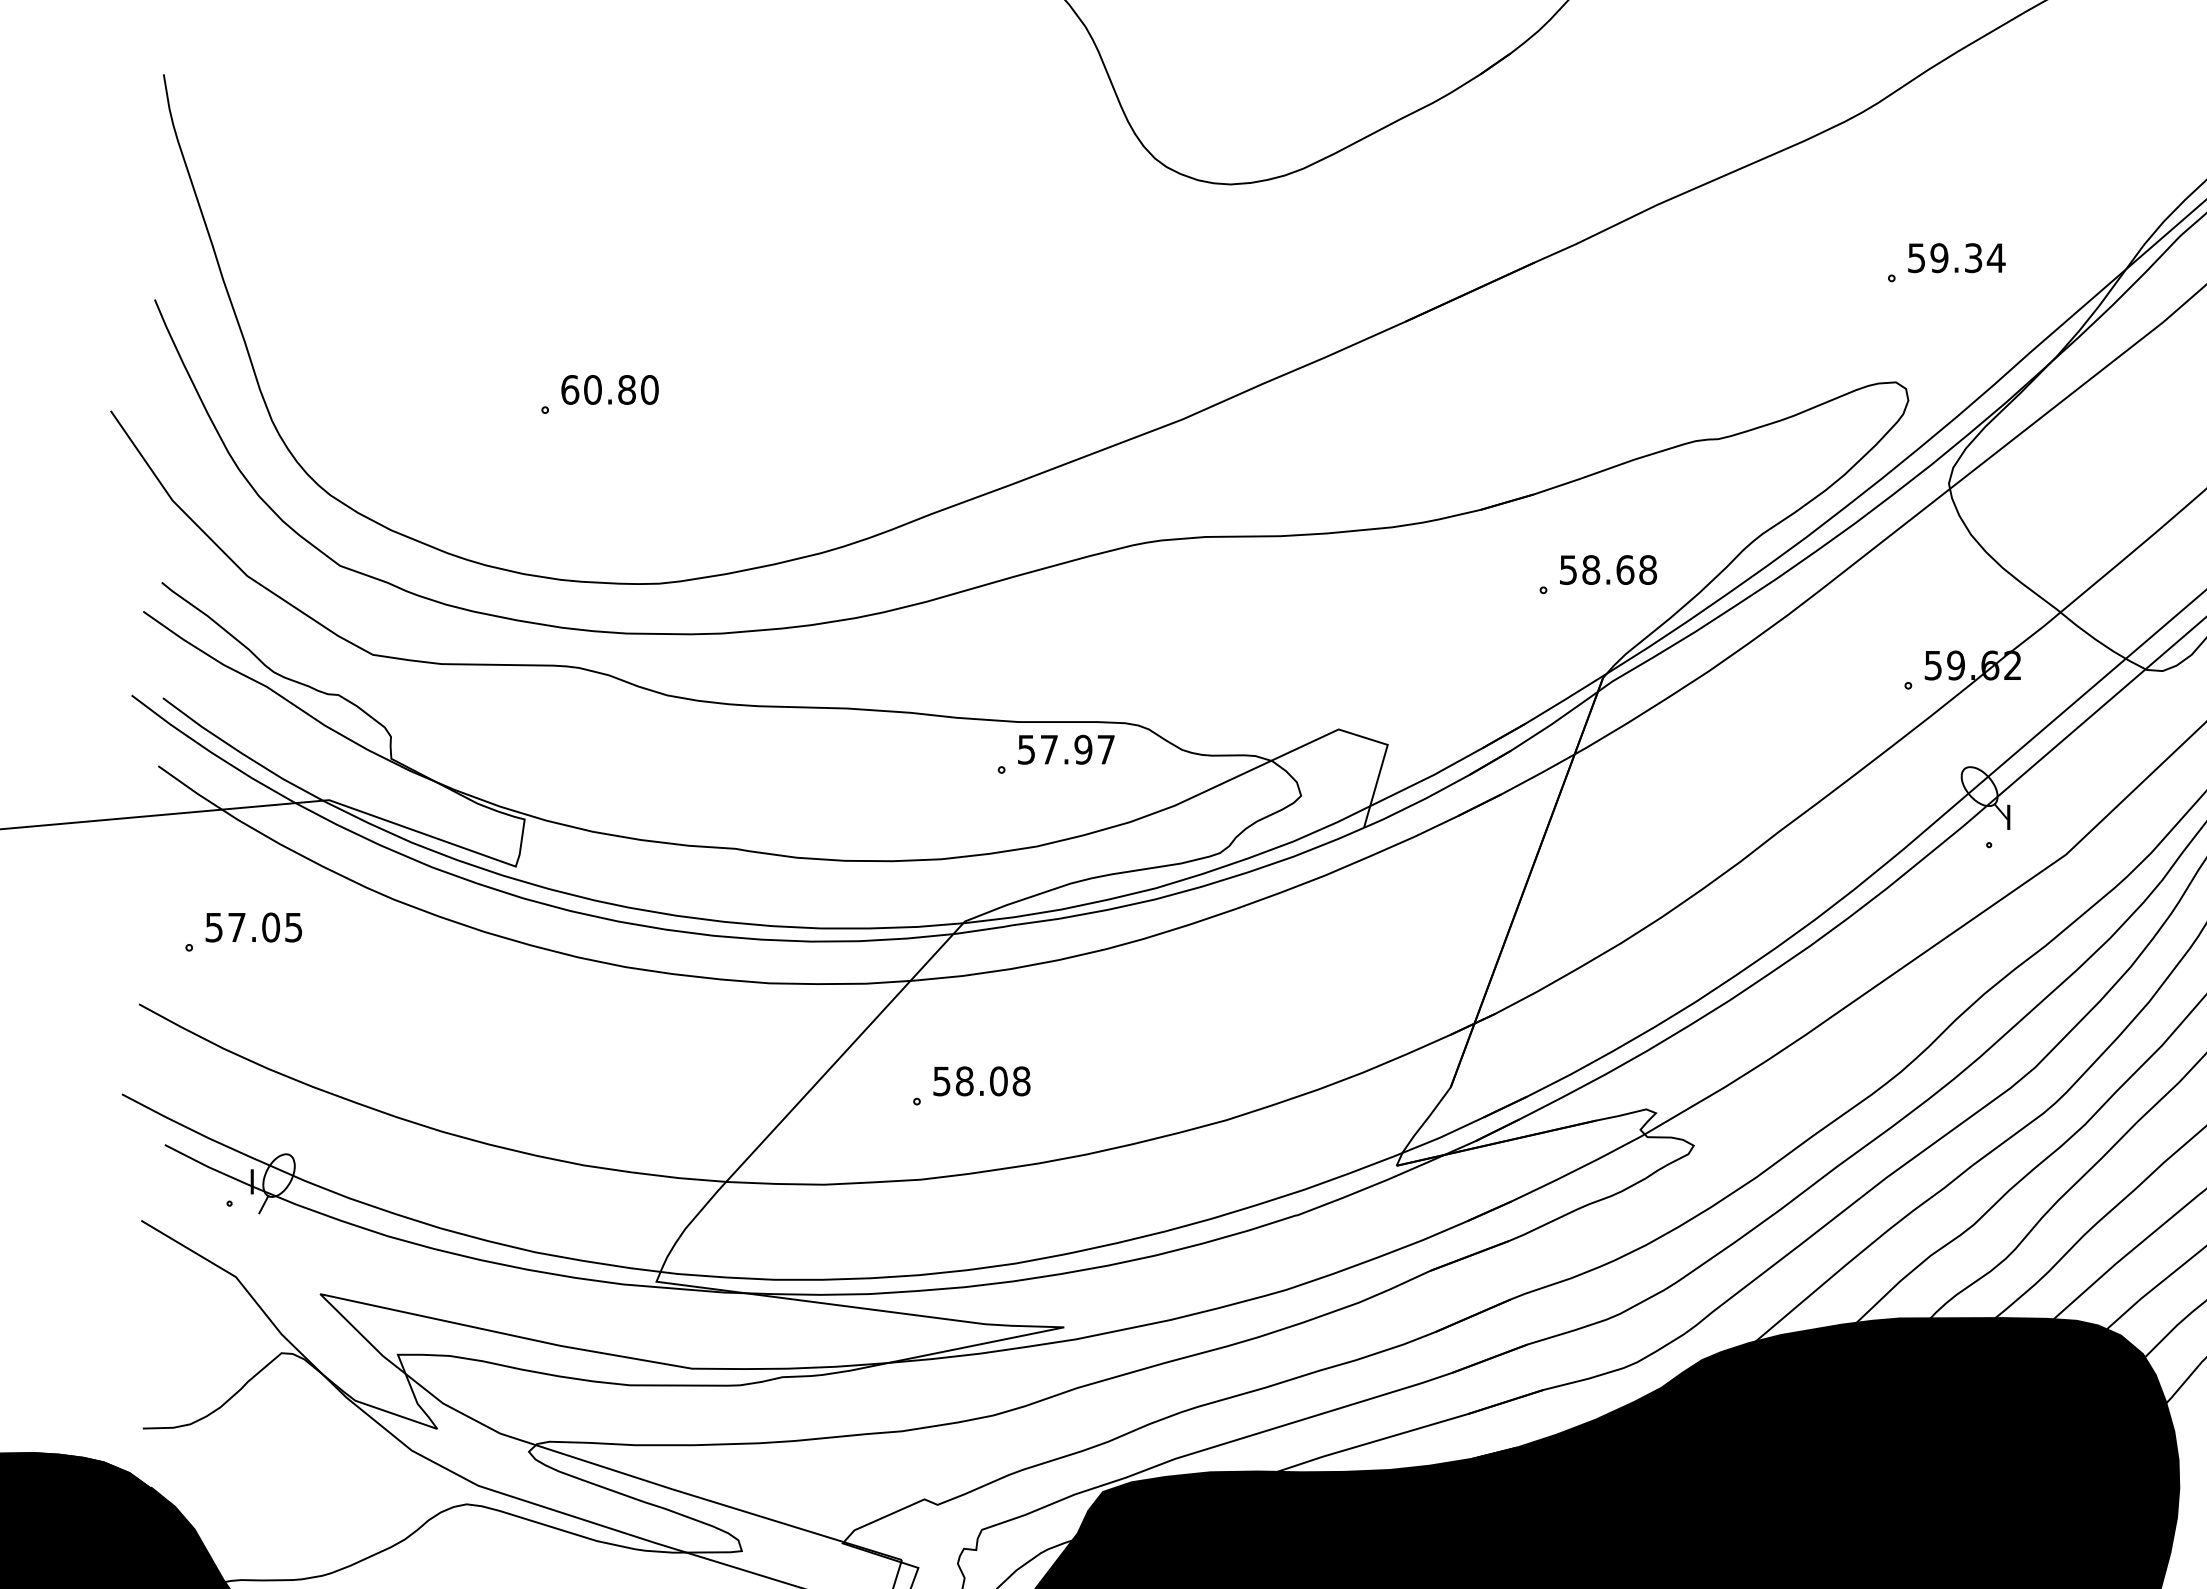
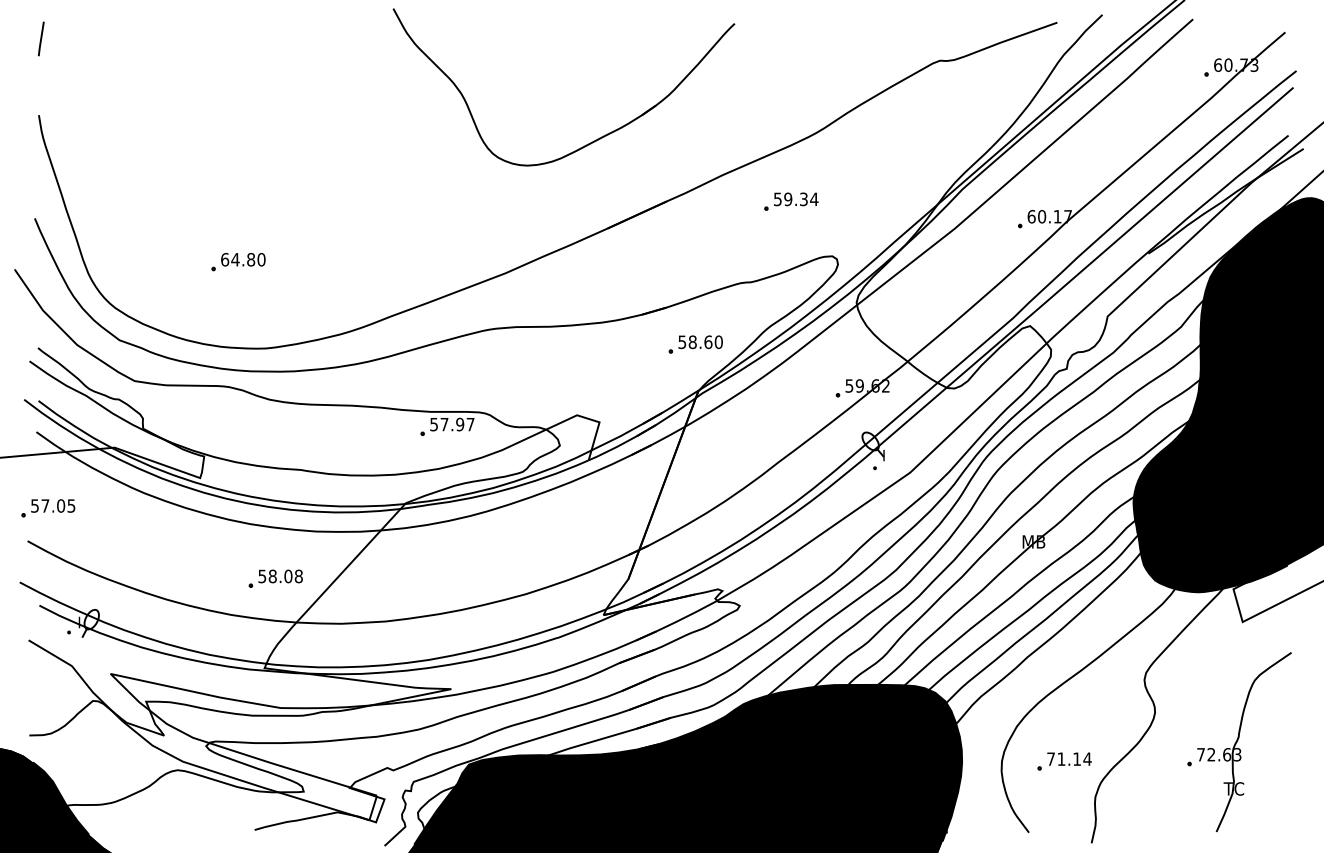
part: (1946, 262) -> (791, 201), moved
text: (592, 389) -> (235, 259), 60.80 -> 64.80
text: (1647, 568) -> (718, 341), 58.68 -> 58.60
part: (243, 932) -> (48, 508), moved
part: (970, 1085) -> (275, 578), moved

